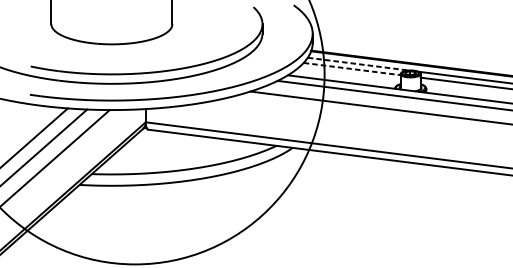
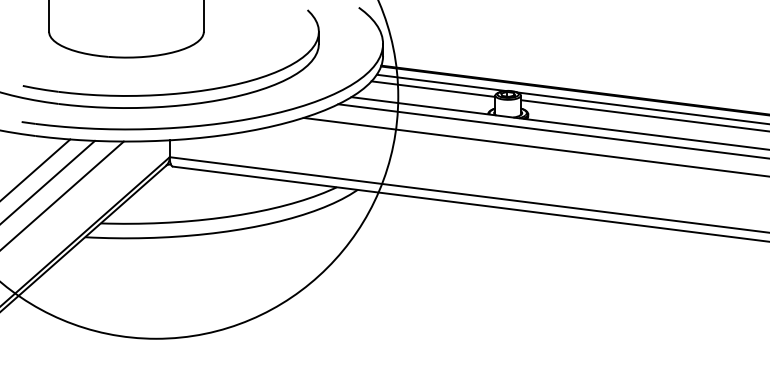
line: (358, 63) -> (441, 82), dashed -> solid
line: (352, 69) -> (433, 89), dashed -> solid

